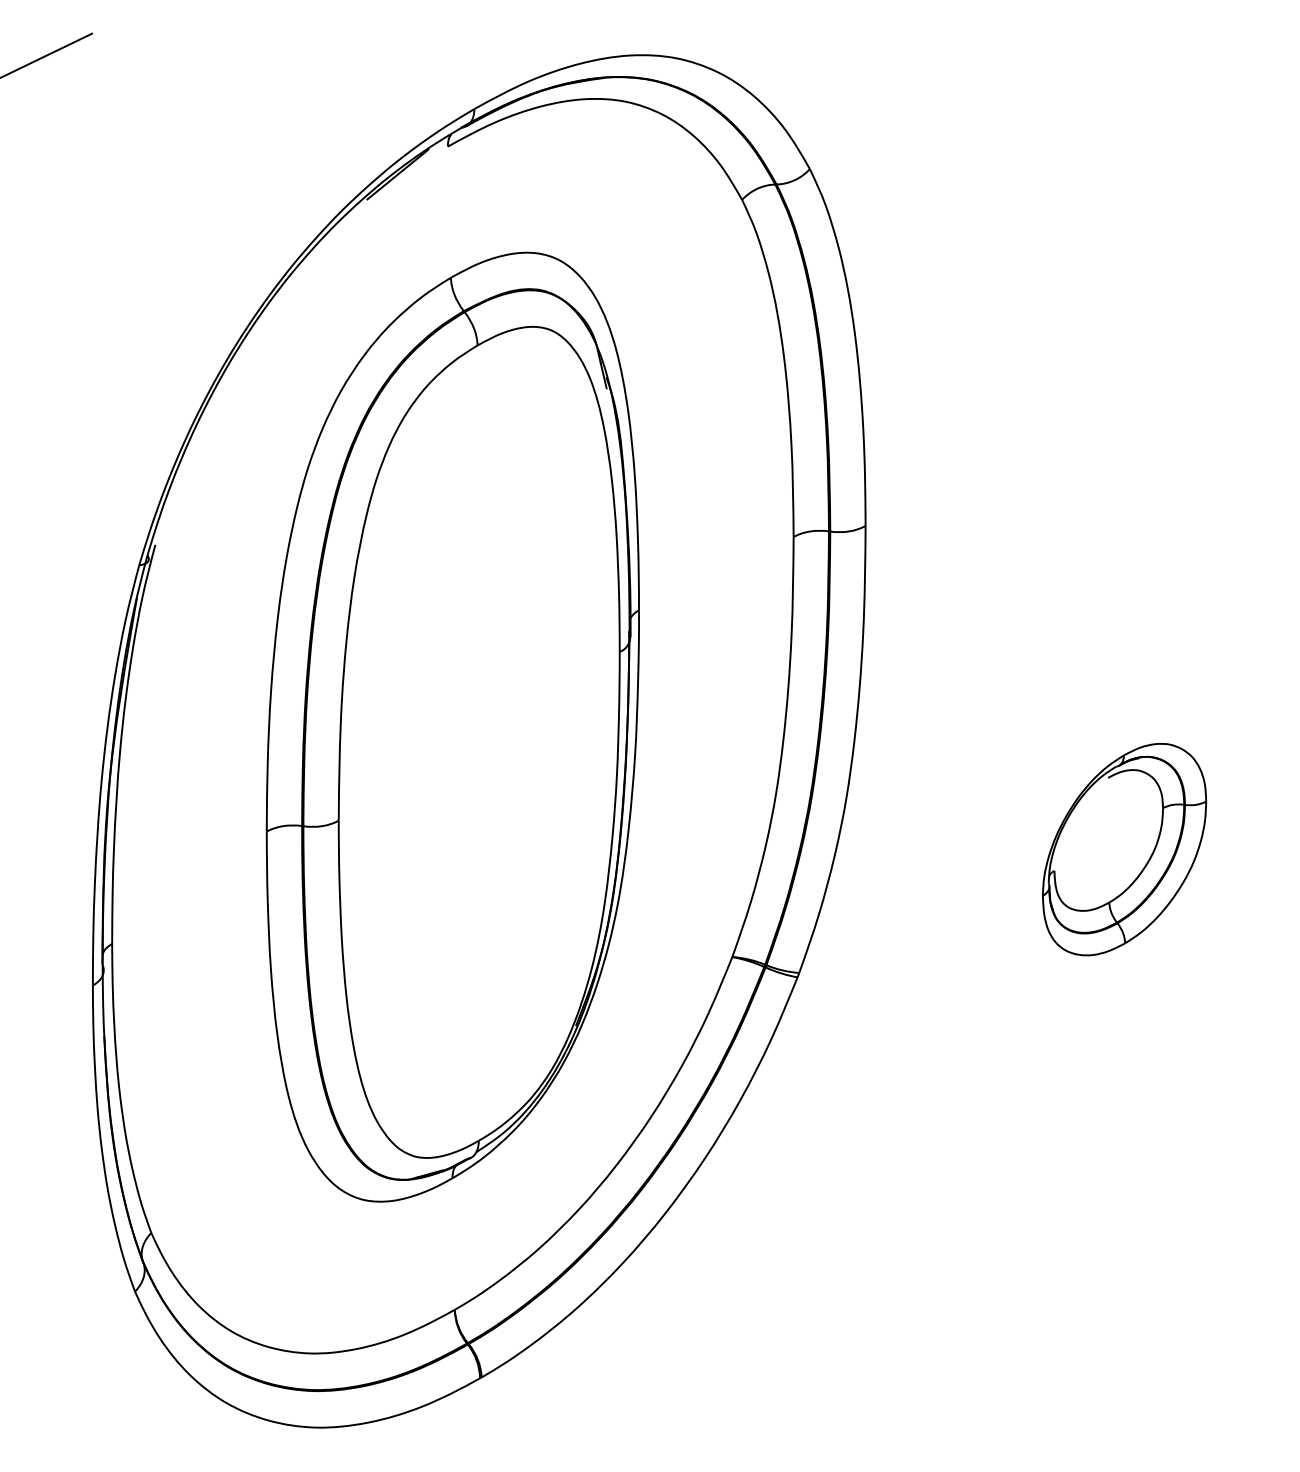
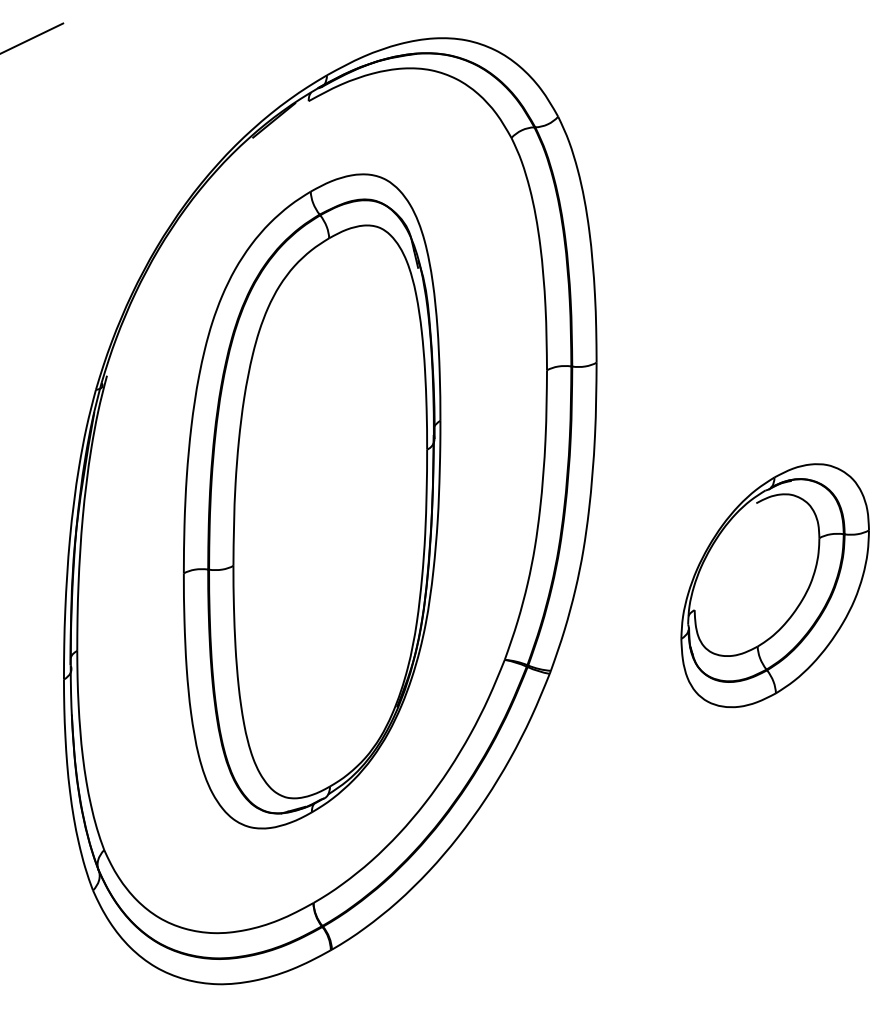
part: (1123, 849) -> (774, 585), size x1.67

